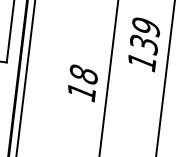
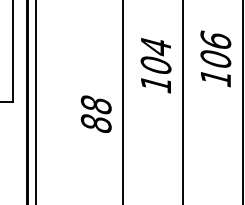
text: (144, 36) -> (155, 56), 139 -> 104
text: (80, 91) -> (95, 123), 18 -> 88

